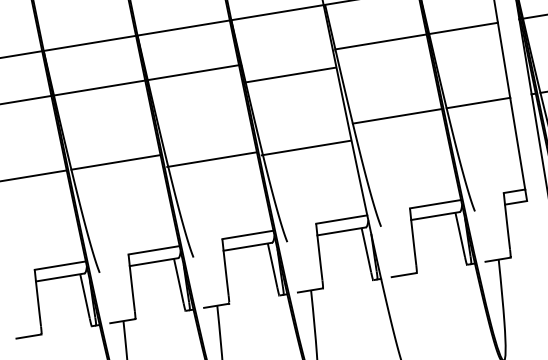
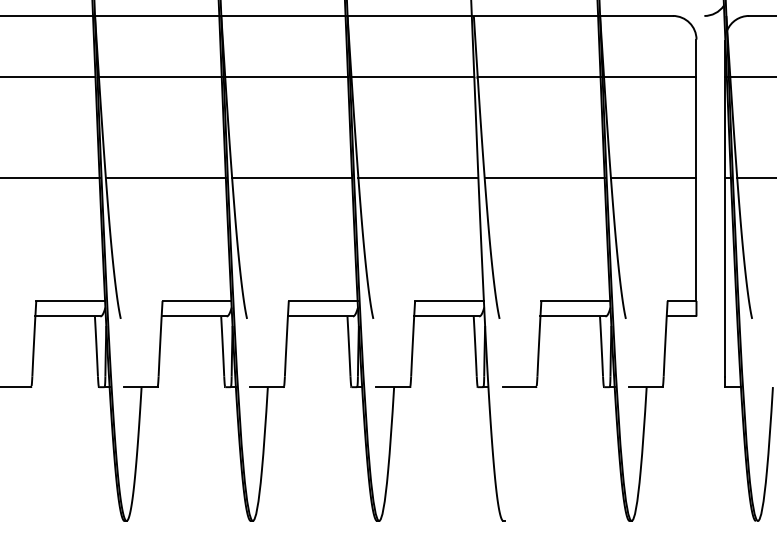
line: (289, 75) -> (412, 76), moved
line: (306, 147) -> (418, 177), moved
line: (212, 159) -> (292, 177), moved

